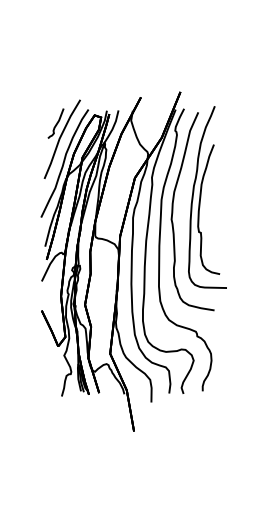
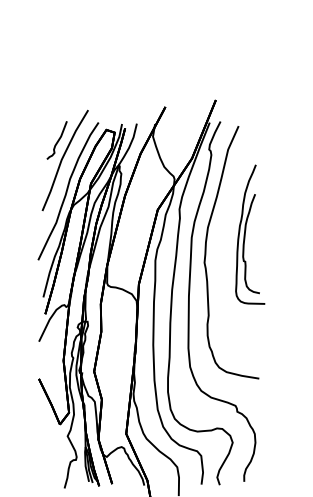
part: (207, 197) -> (250, 234), size x0.6

